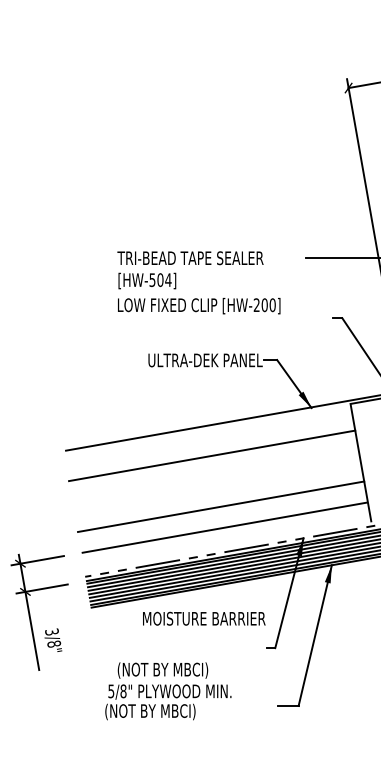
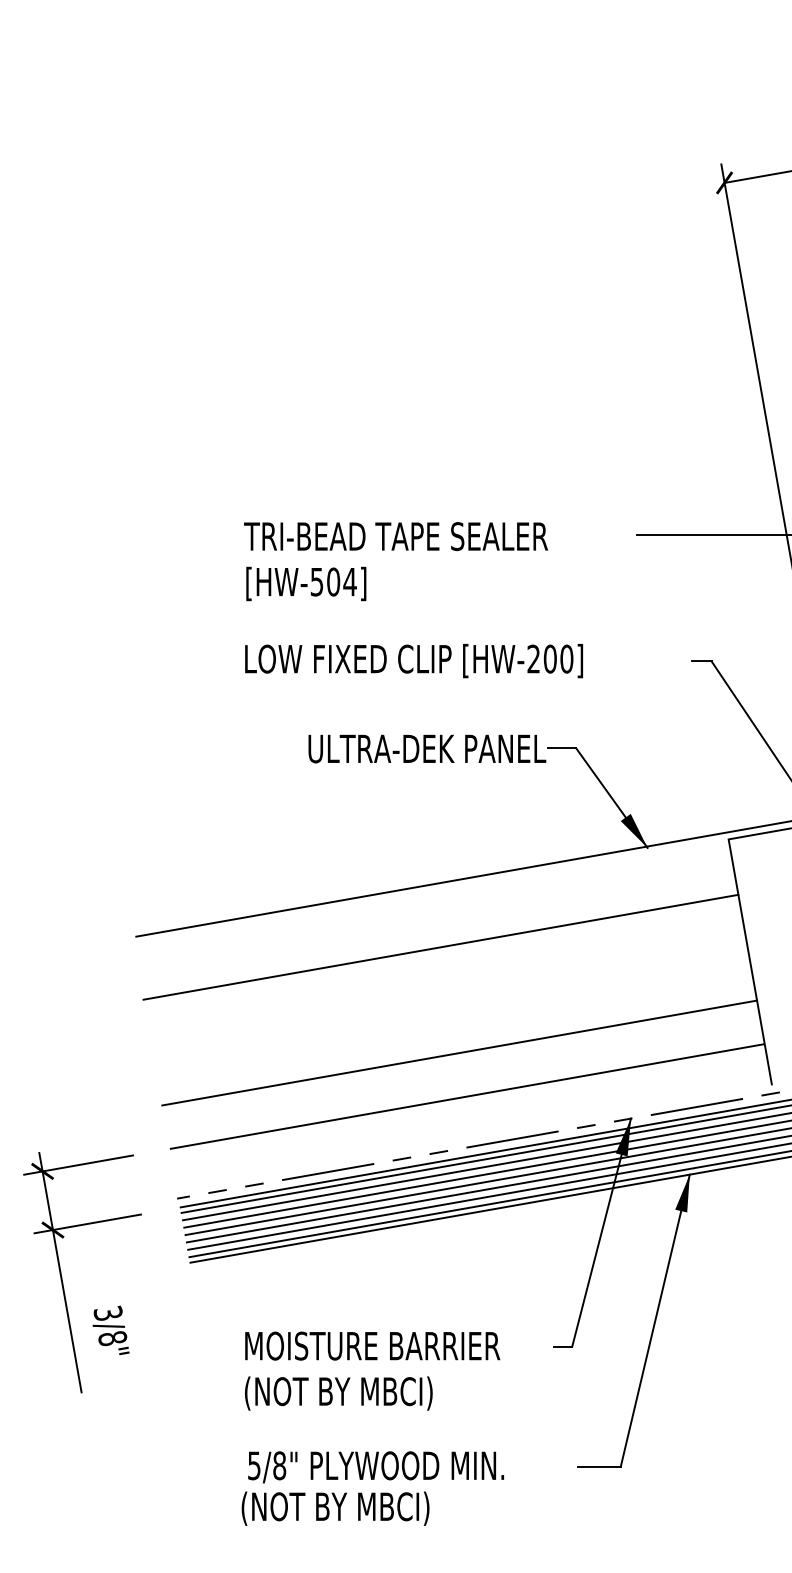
text: (199, 306) -> (414, 661), moved
text: (204, 618) -> (373, 1345), moved
text: (168, 702) -> (373, 1488), moved

